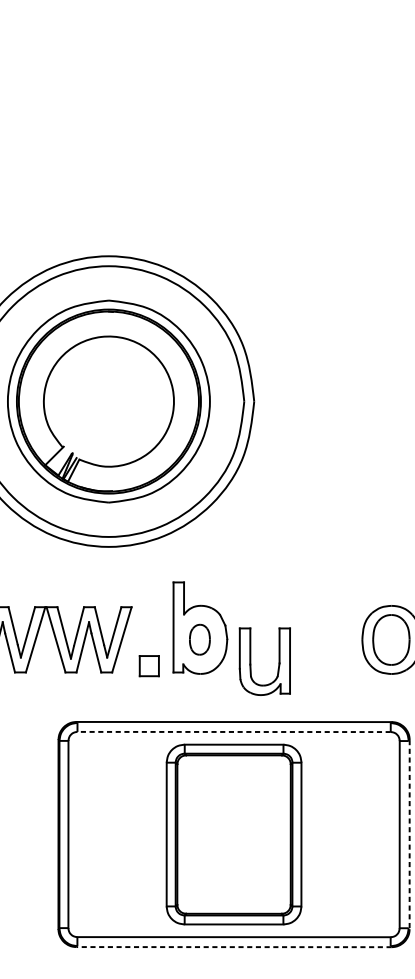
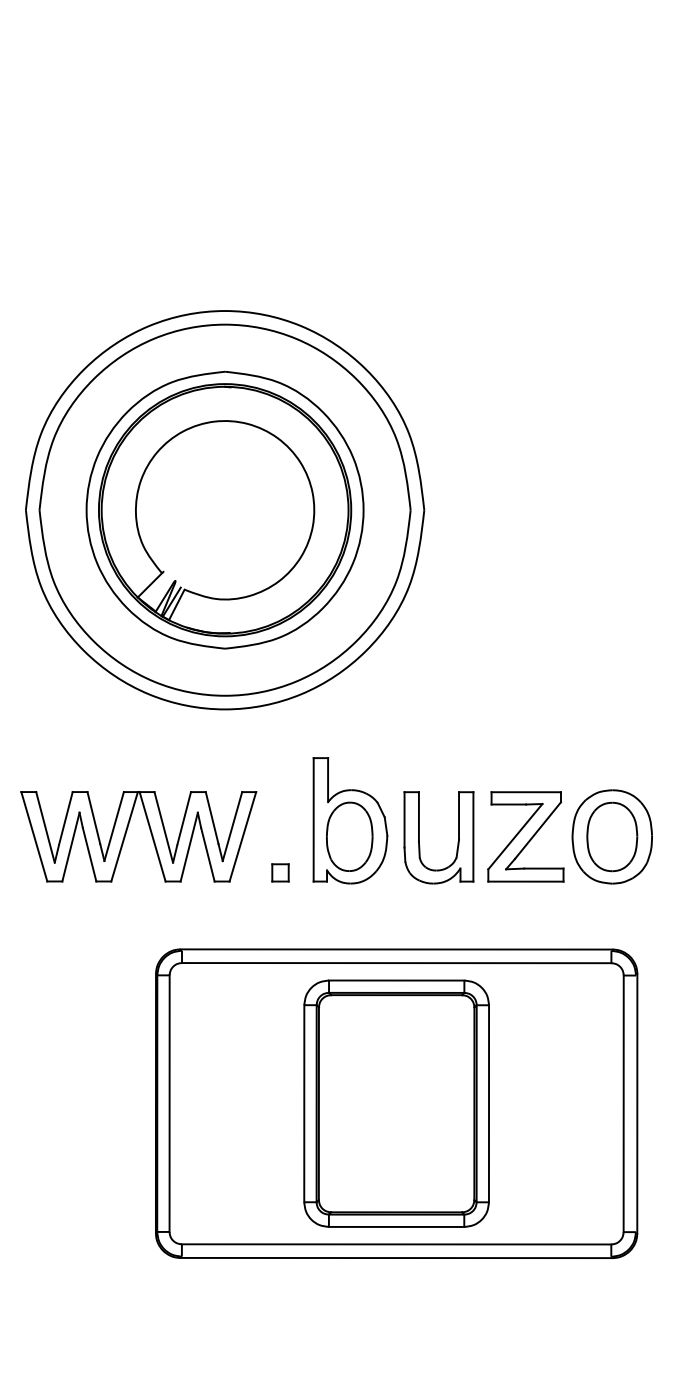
part: (199, 639) -> (349, 836), size x1.67
part: (328, 639) -> (525, 836), added
part: (250, 661) -> (419, 837), moved
part: (149, 665) -> (280, 872), size x0.62
line: (233, 732) -> (396, 963), dashed -> solid
line: (409, 834) -> (637, 1103), dashed -> solid
line: (233, 947) -> (396, 1258), dashed -> solid

